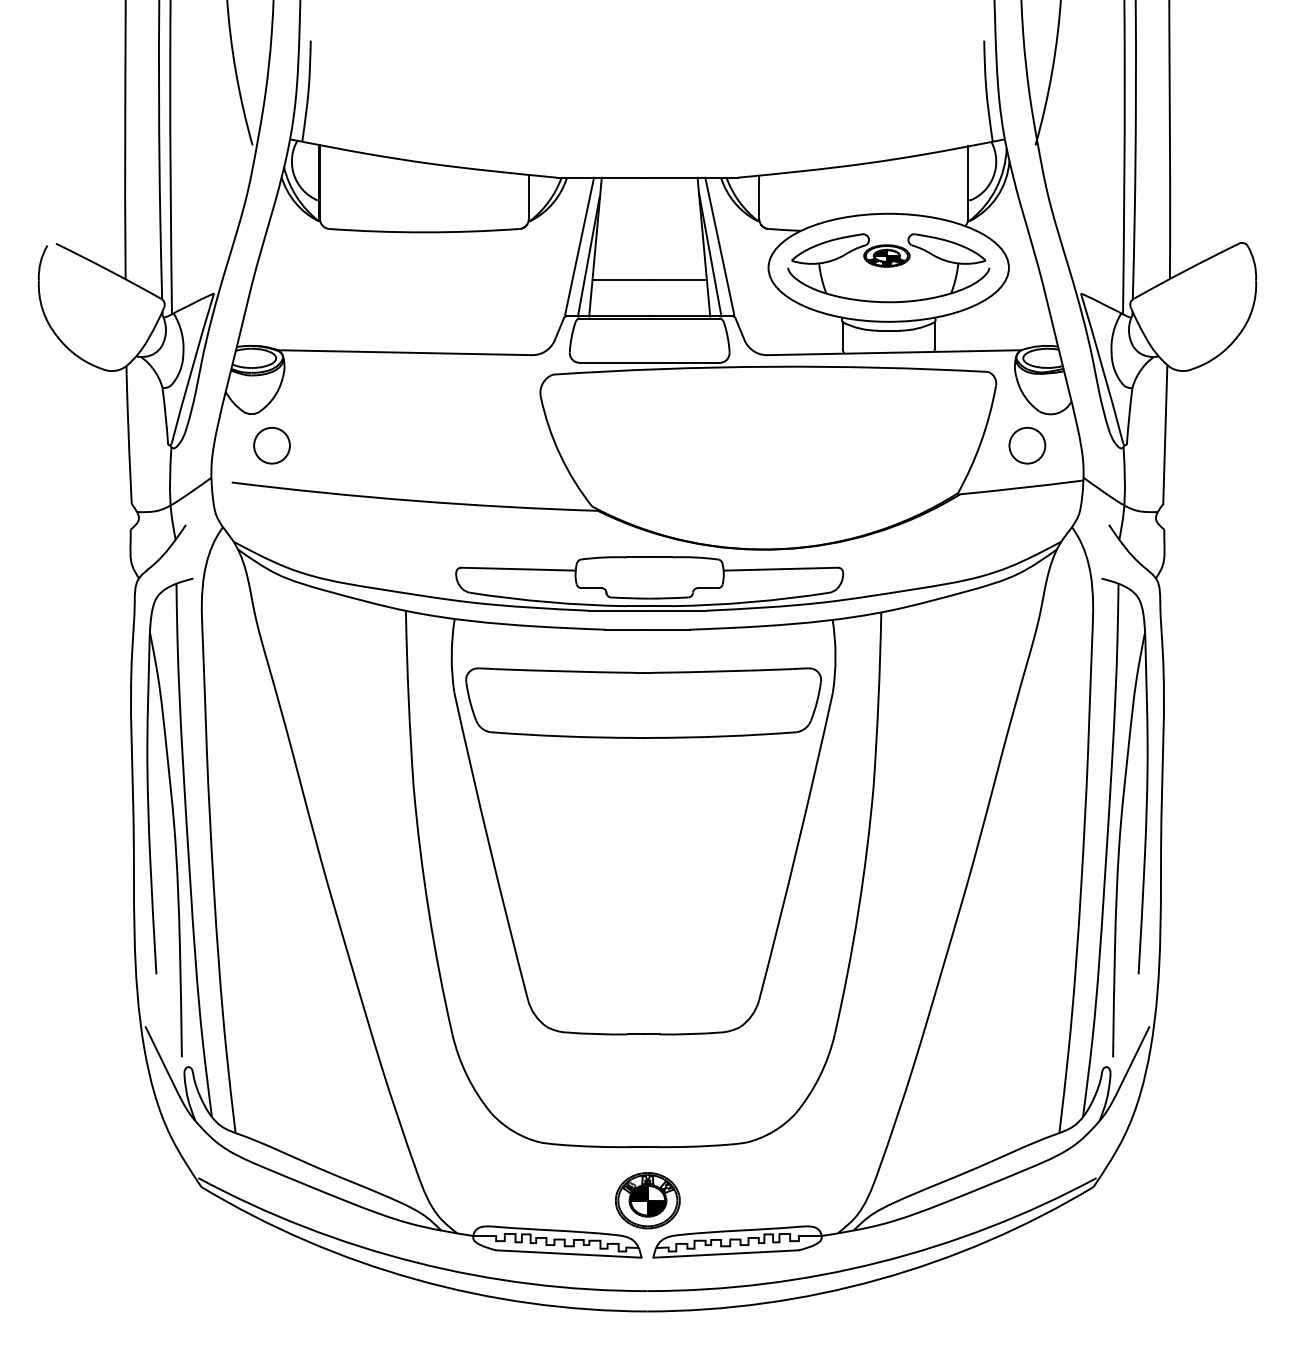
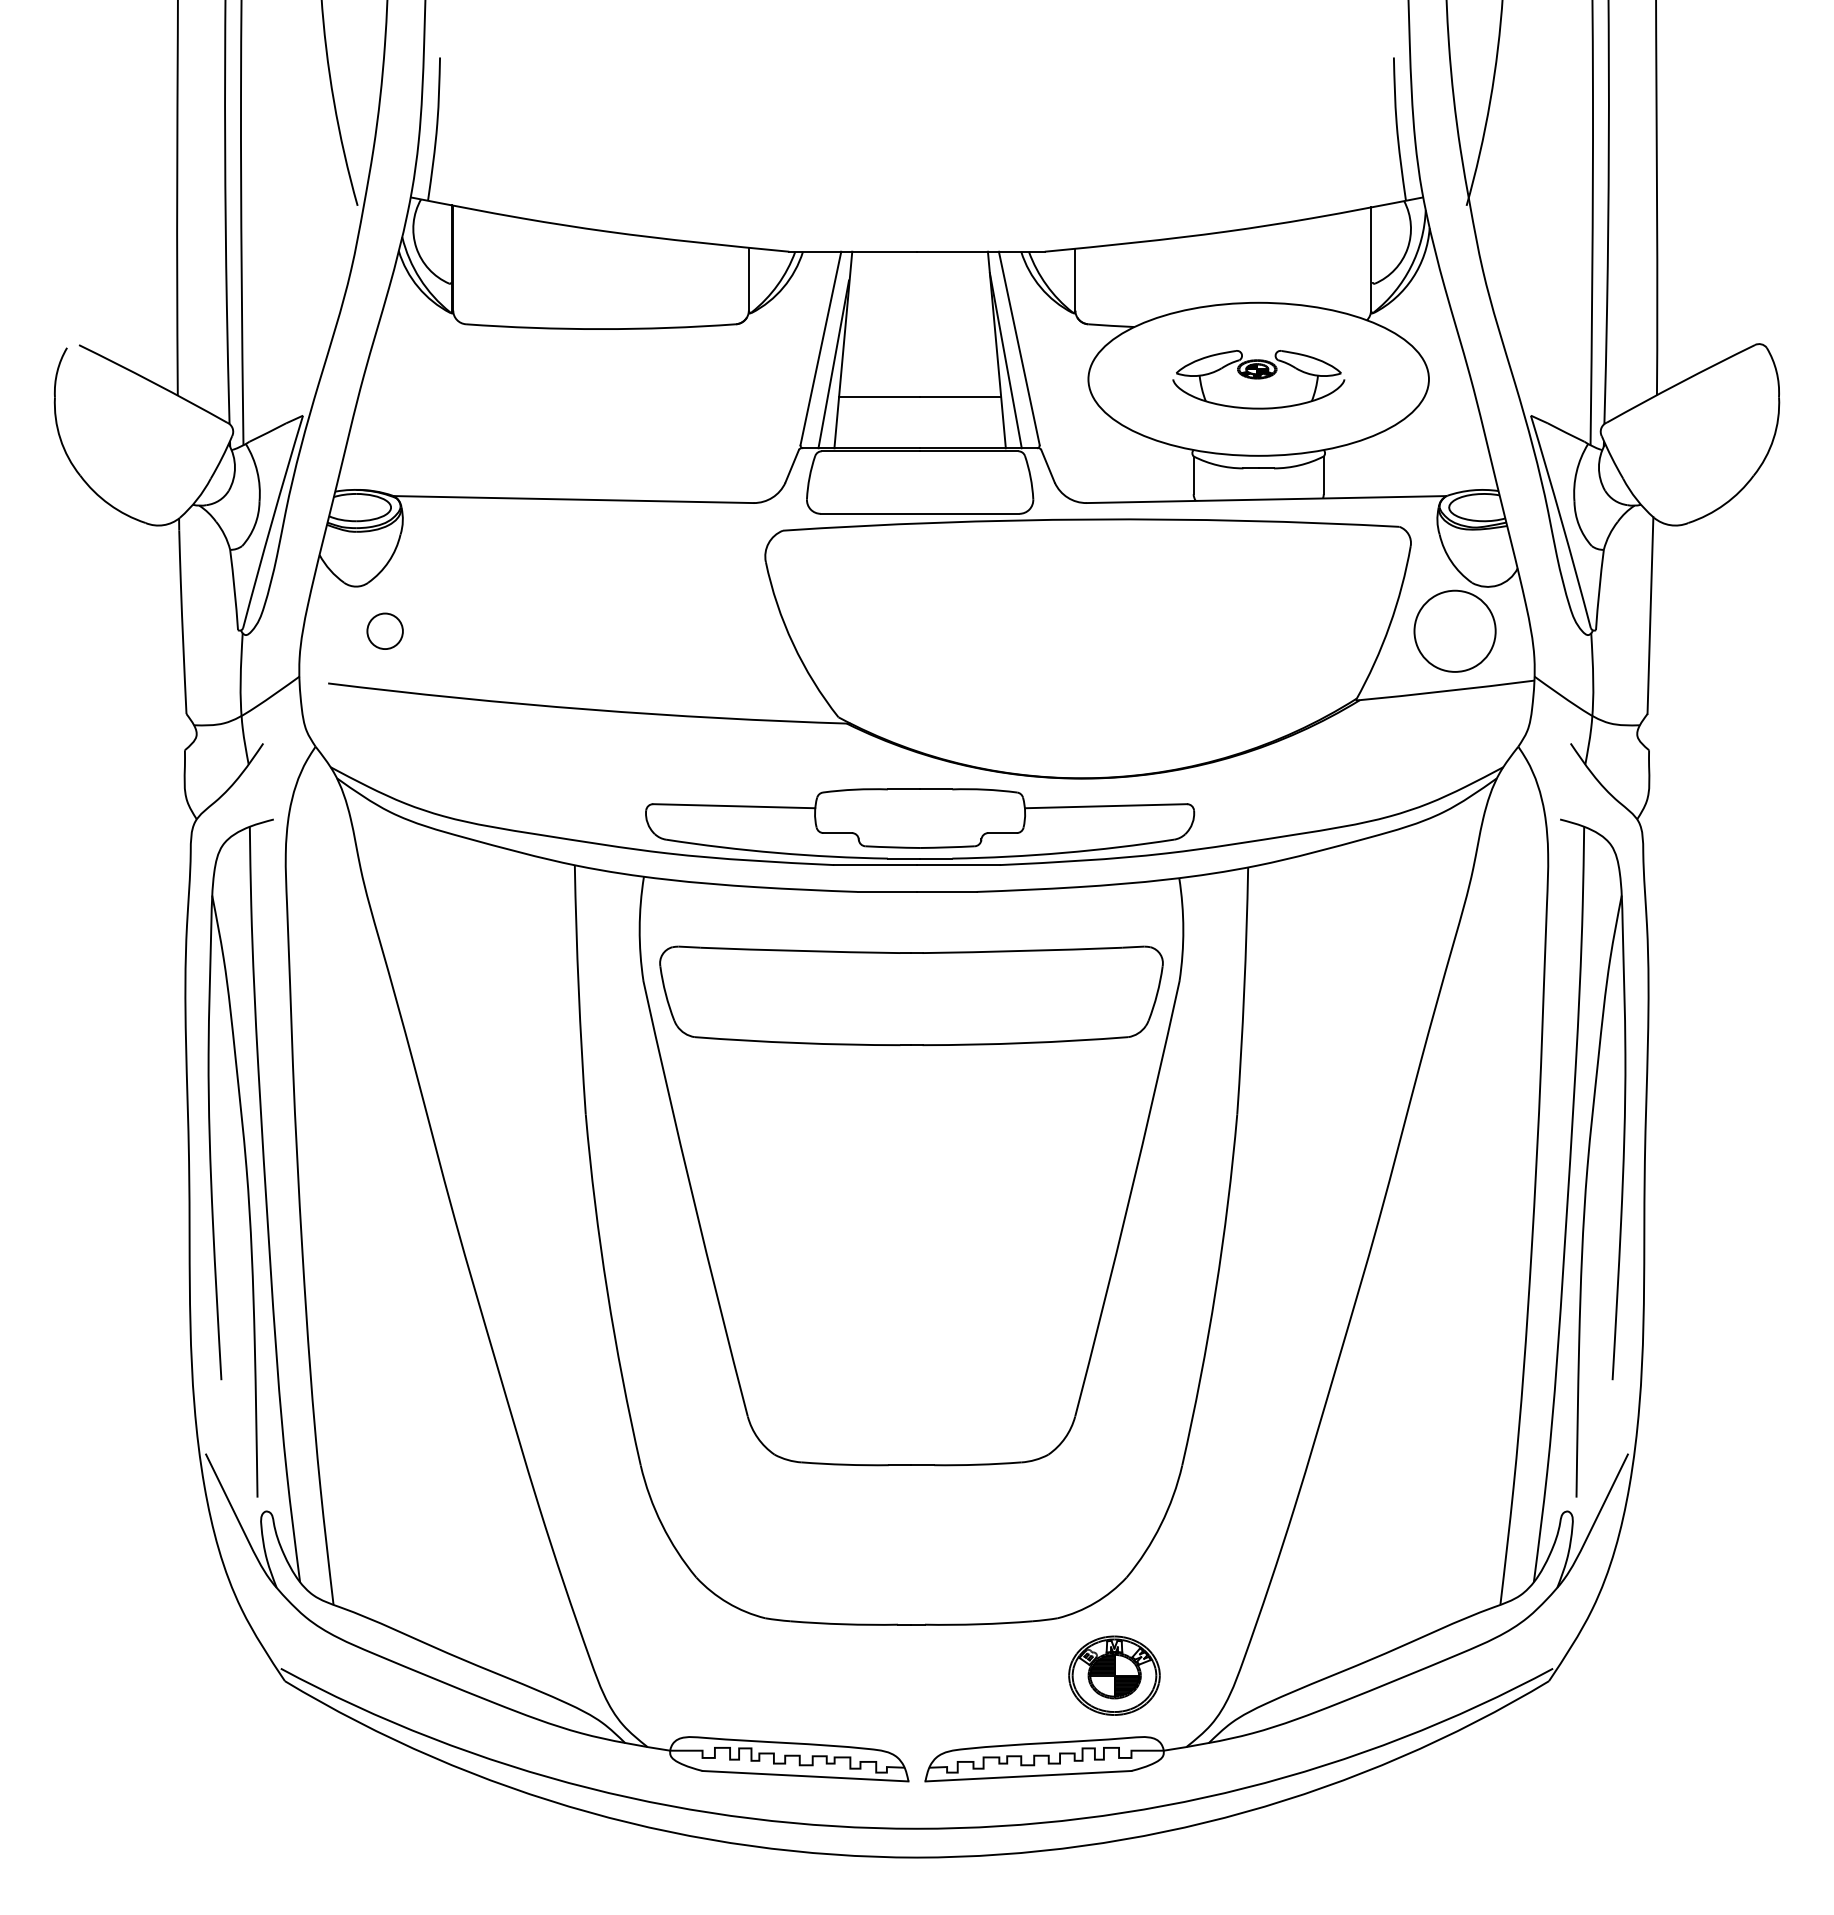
part: (888, 267) -> (1258, 379), size x0.6
circle: (271, 445) -> (384, 630), size x0.7
circle: (1026, 445) -> (1454, 630), size x1.6
part: (647, 1200) -> (1114, 1675), moved

